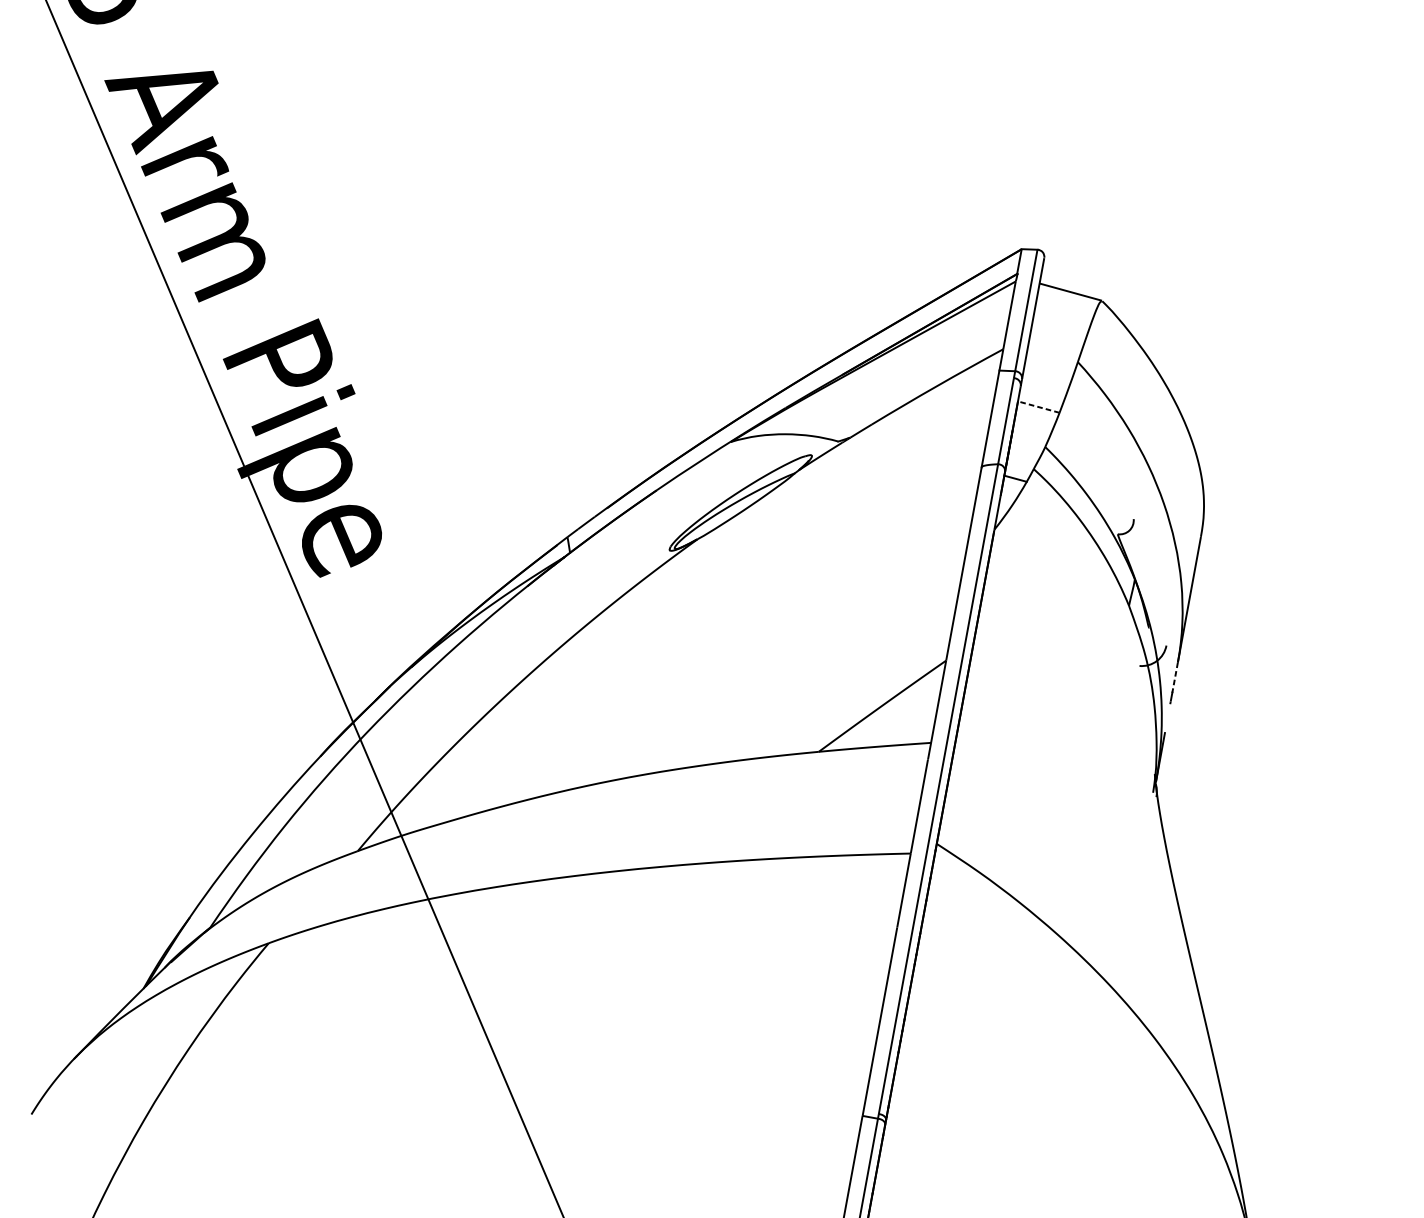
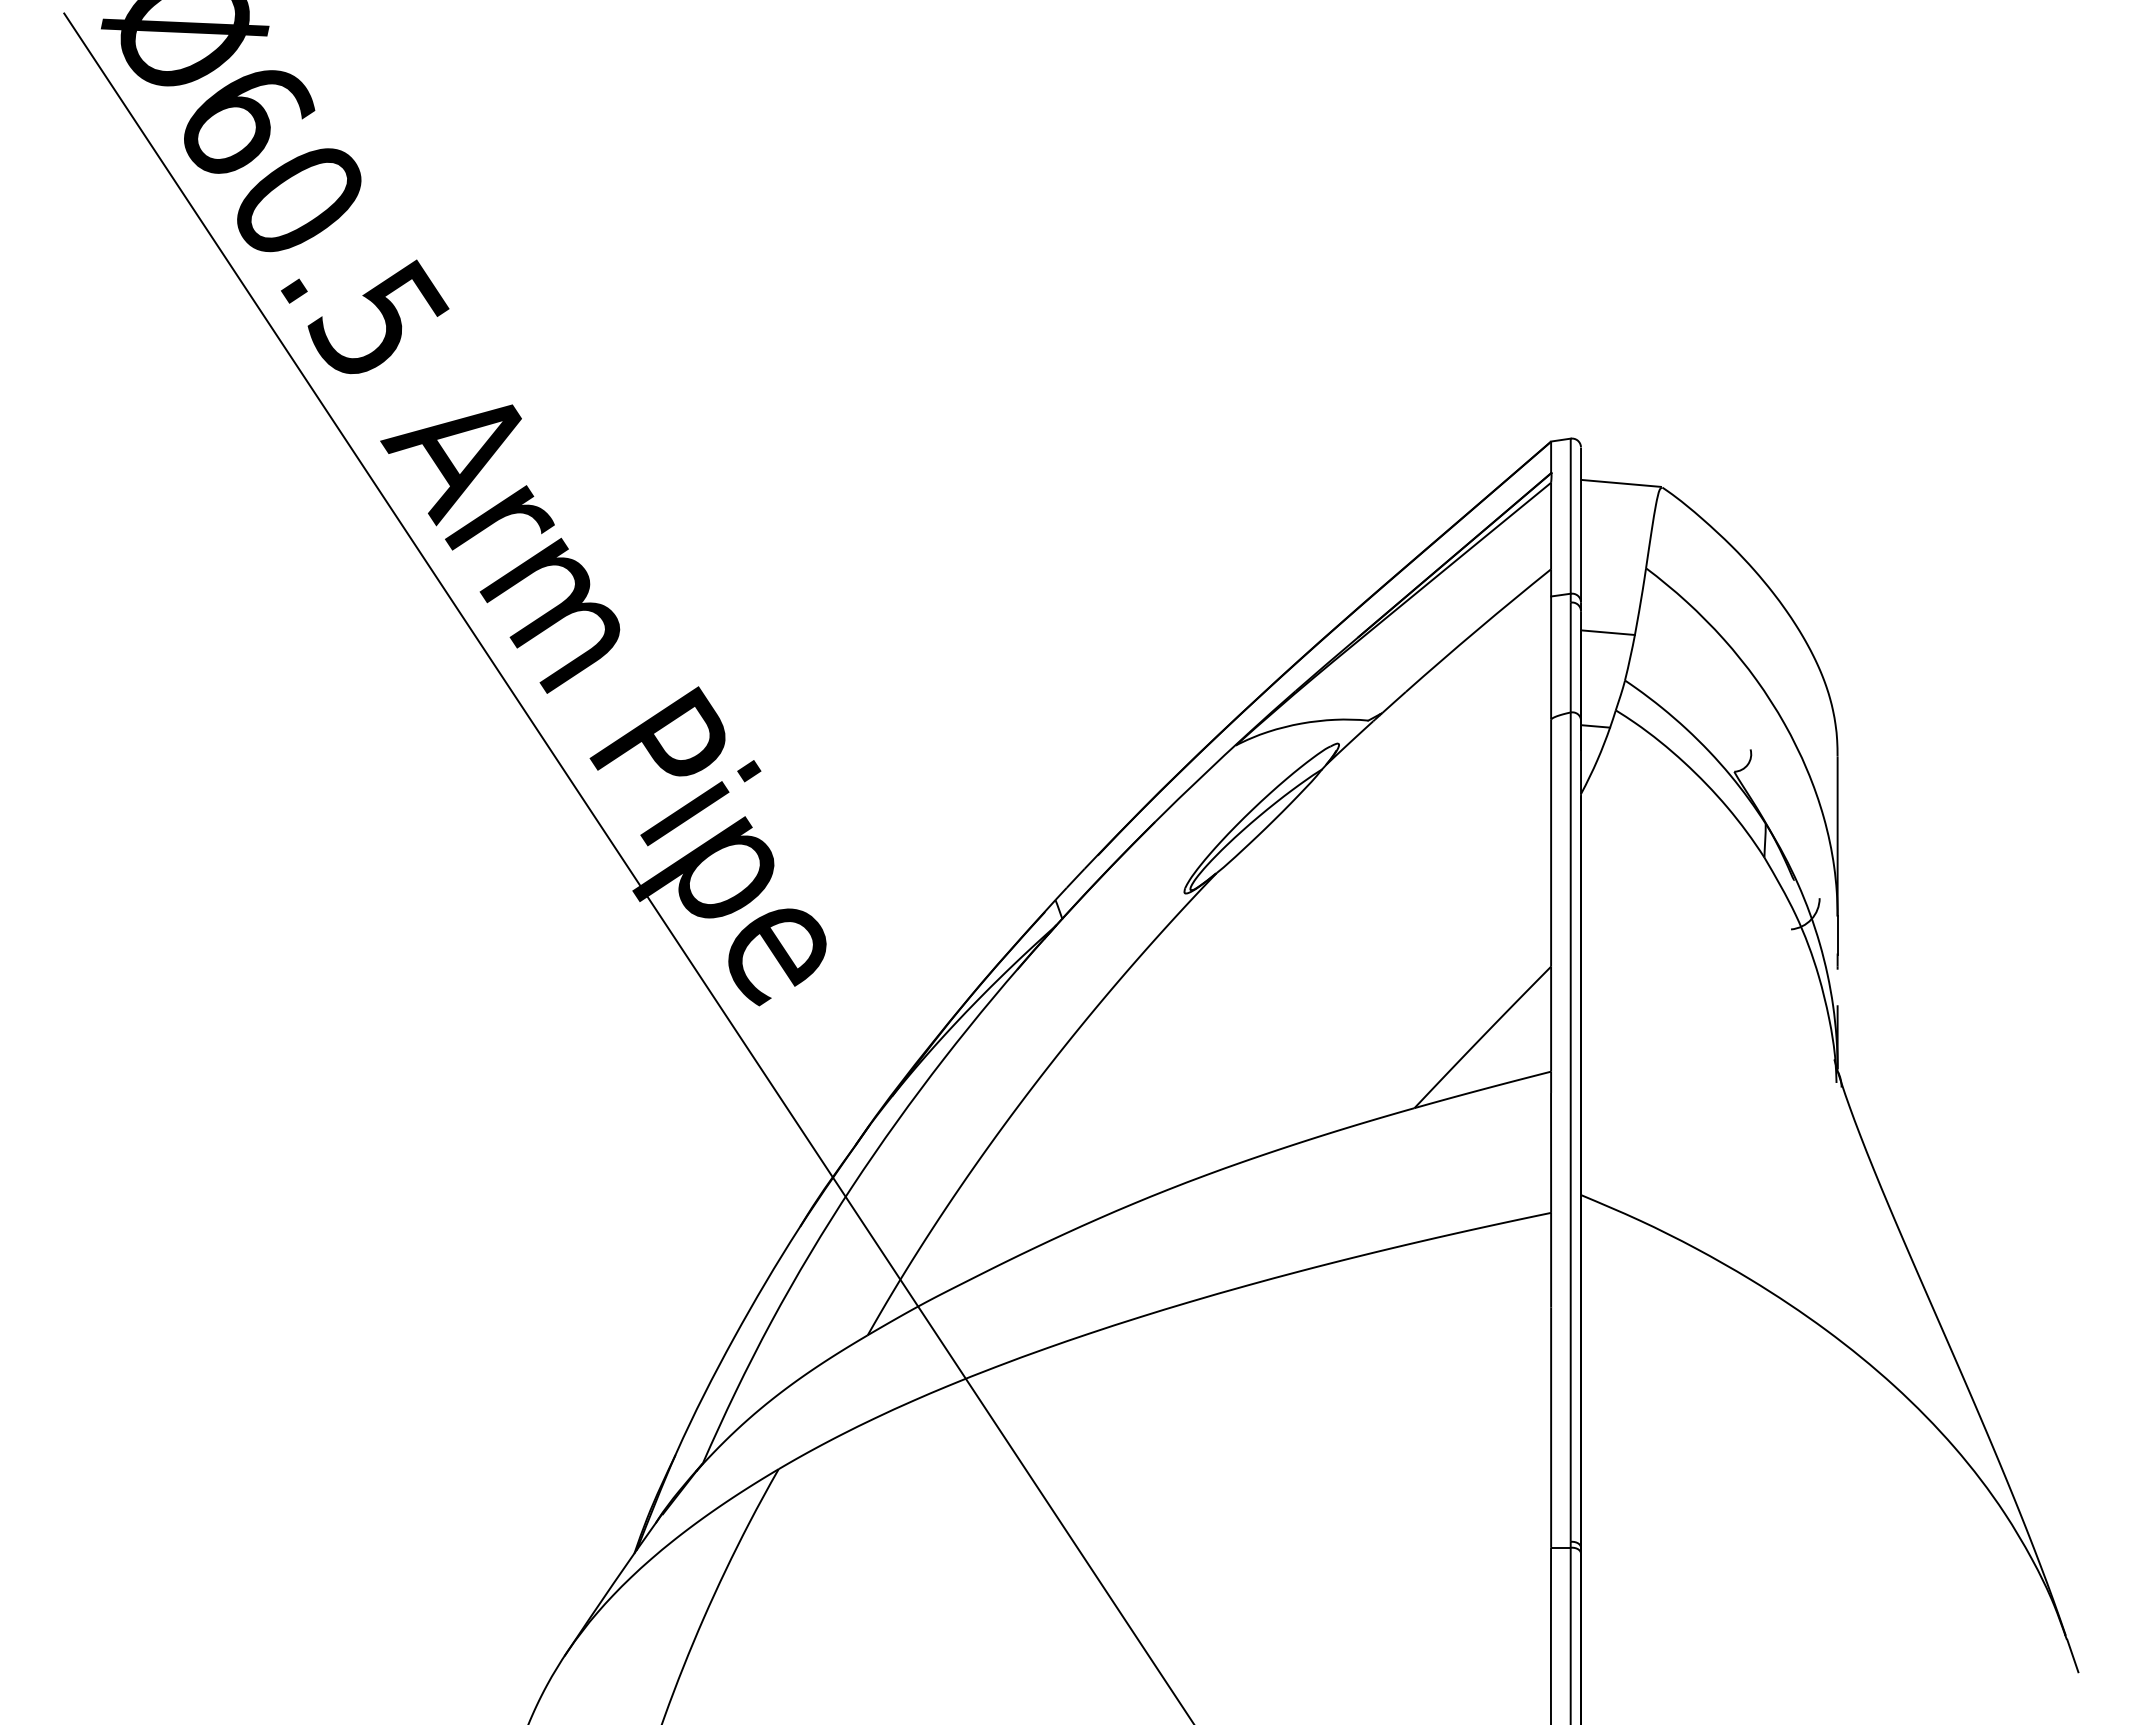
line: (1038, 406) -> (1607, 632), dashed -> solid
line: (1174, 678) -> (1837, 936), dashed -> solid

